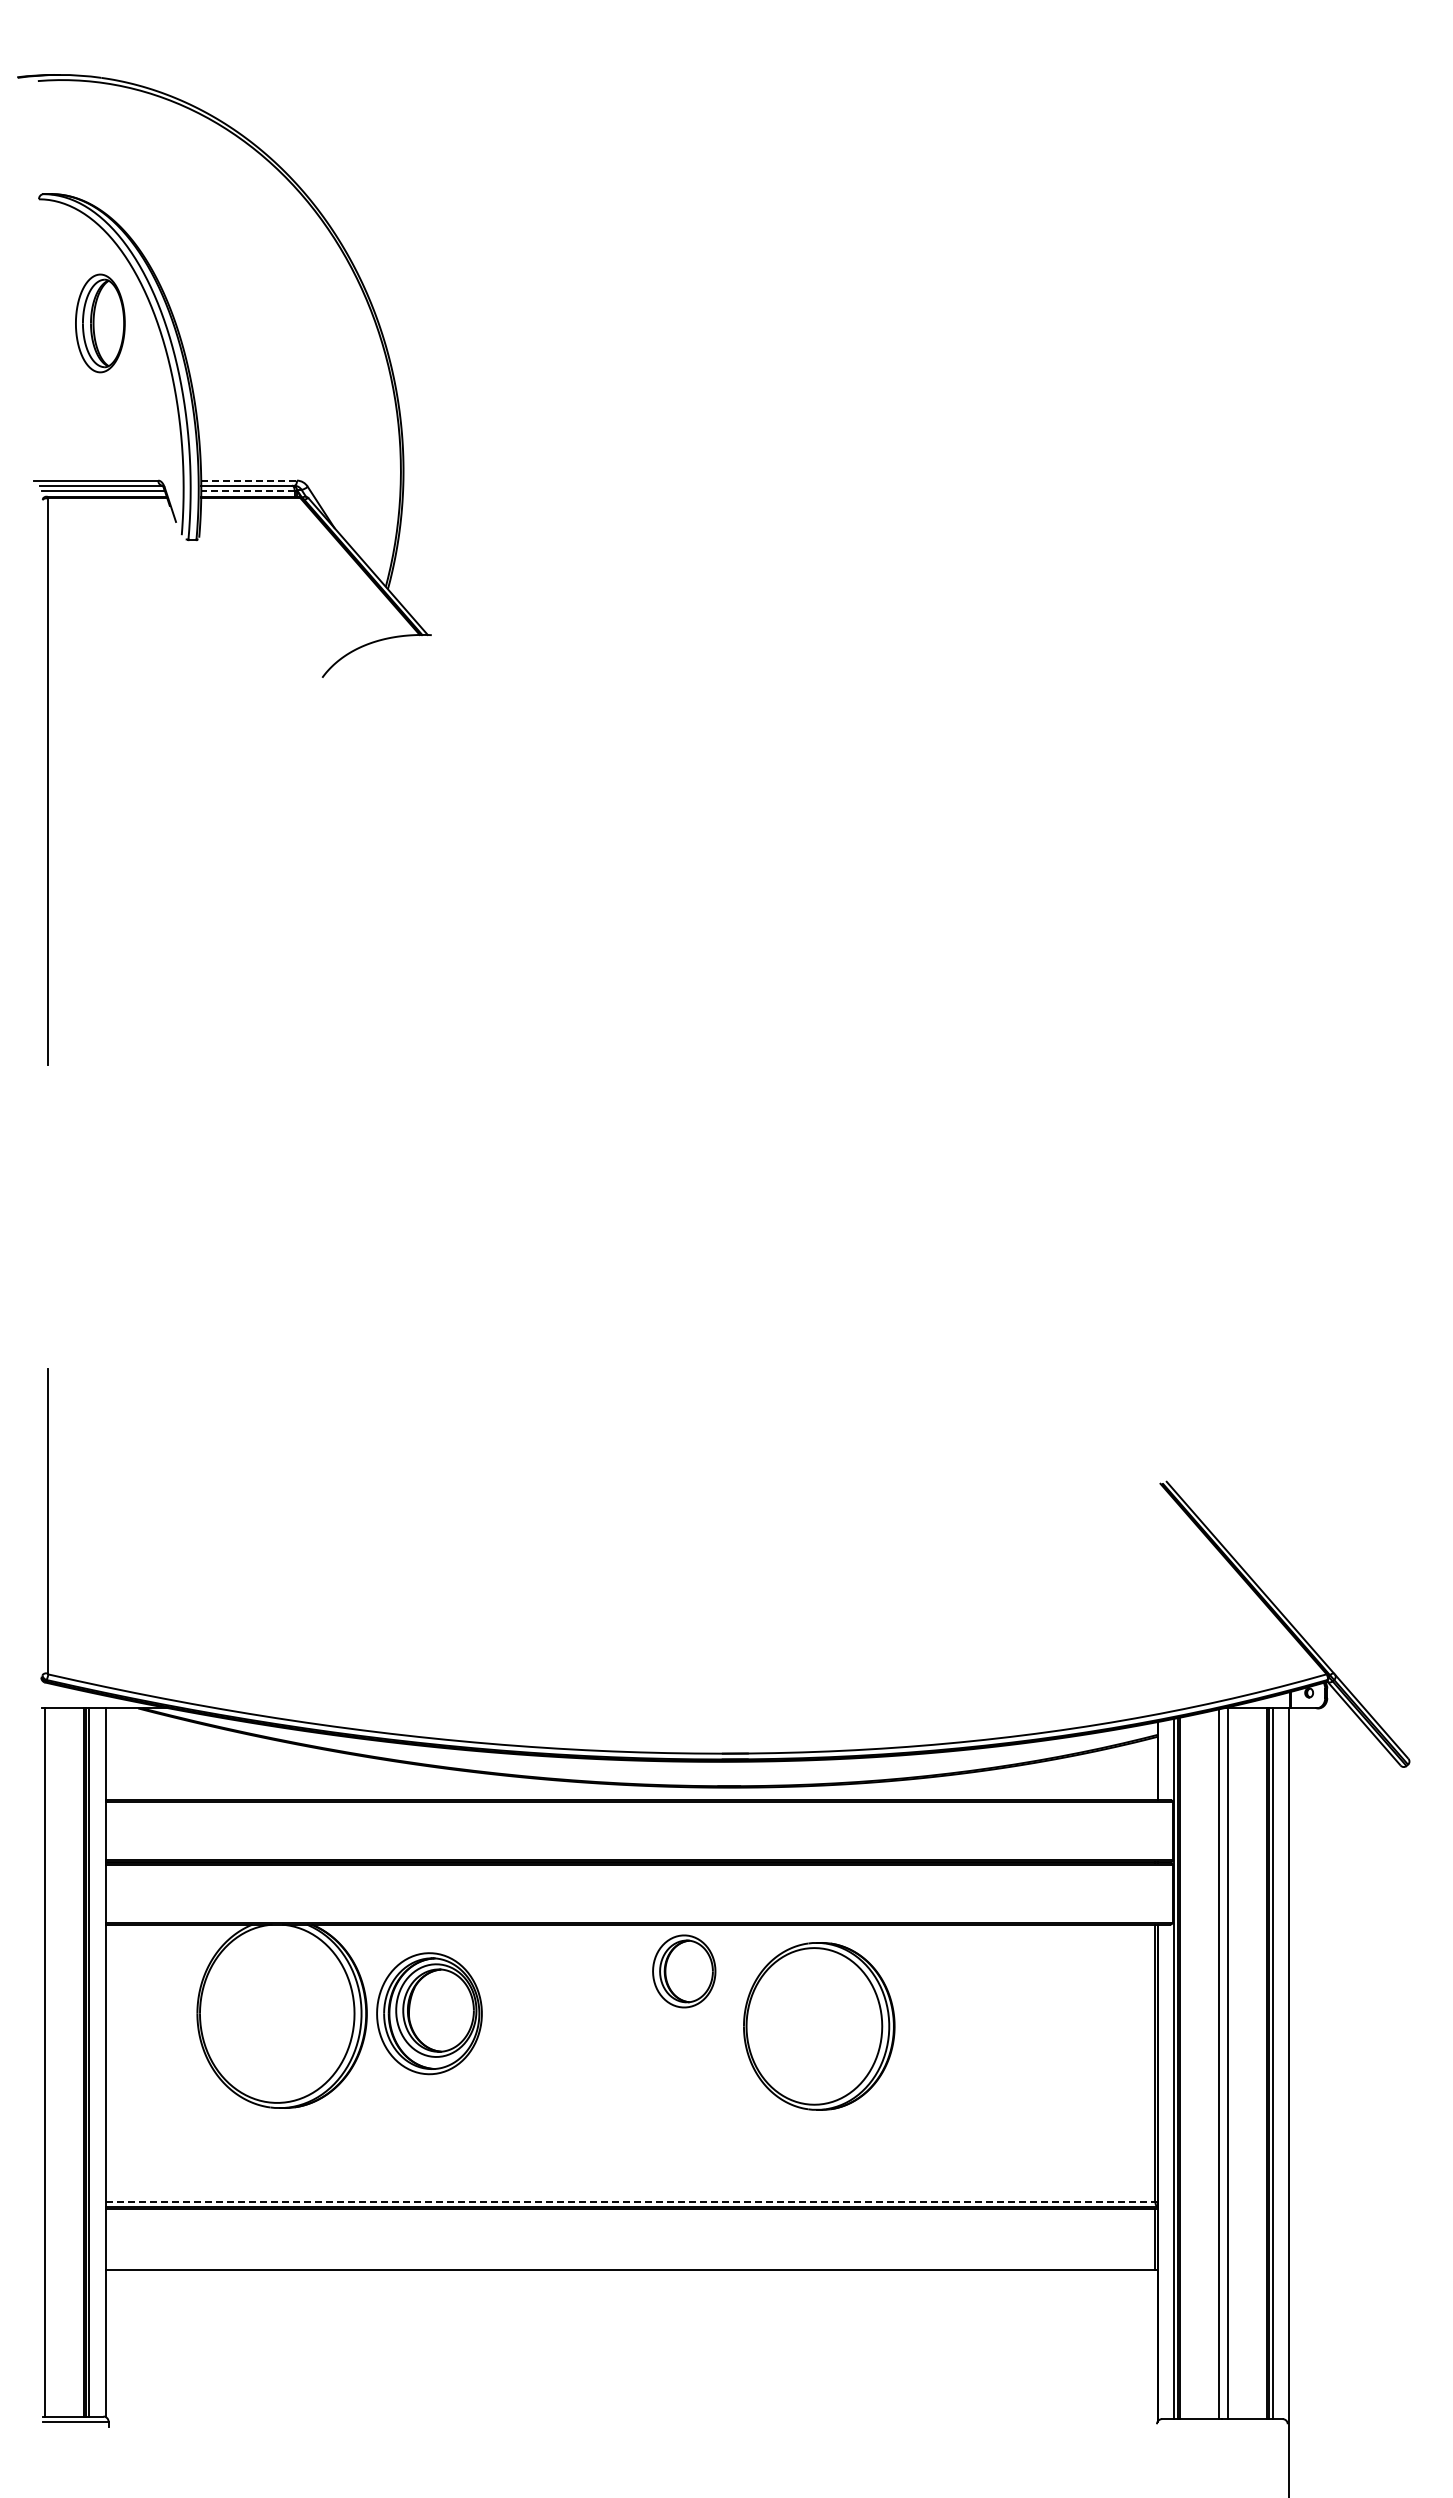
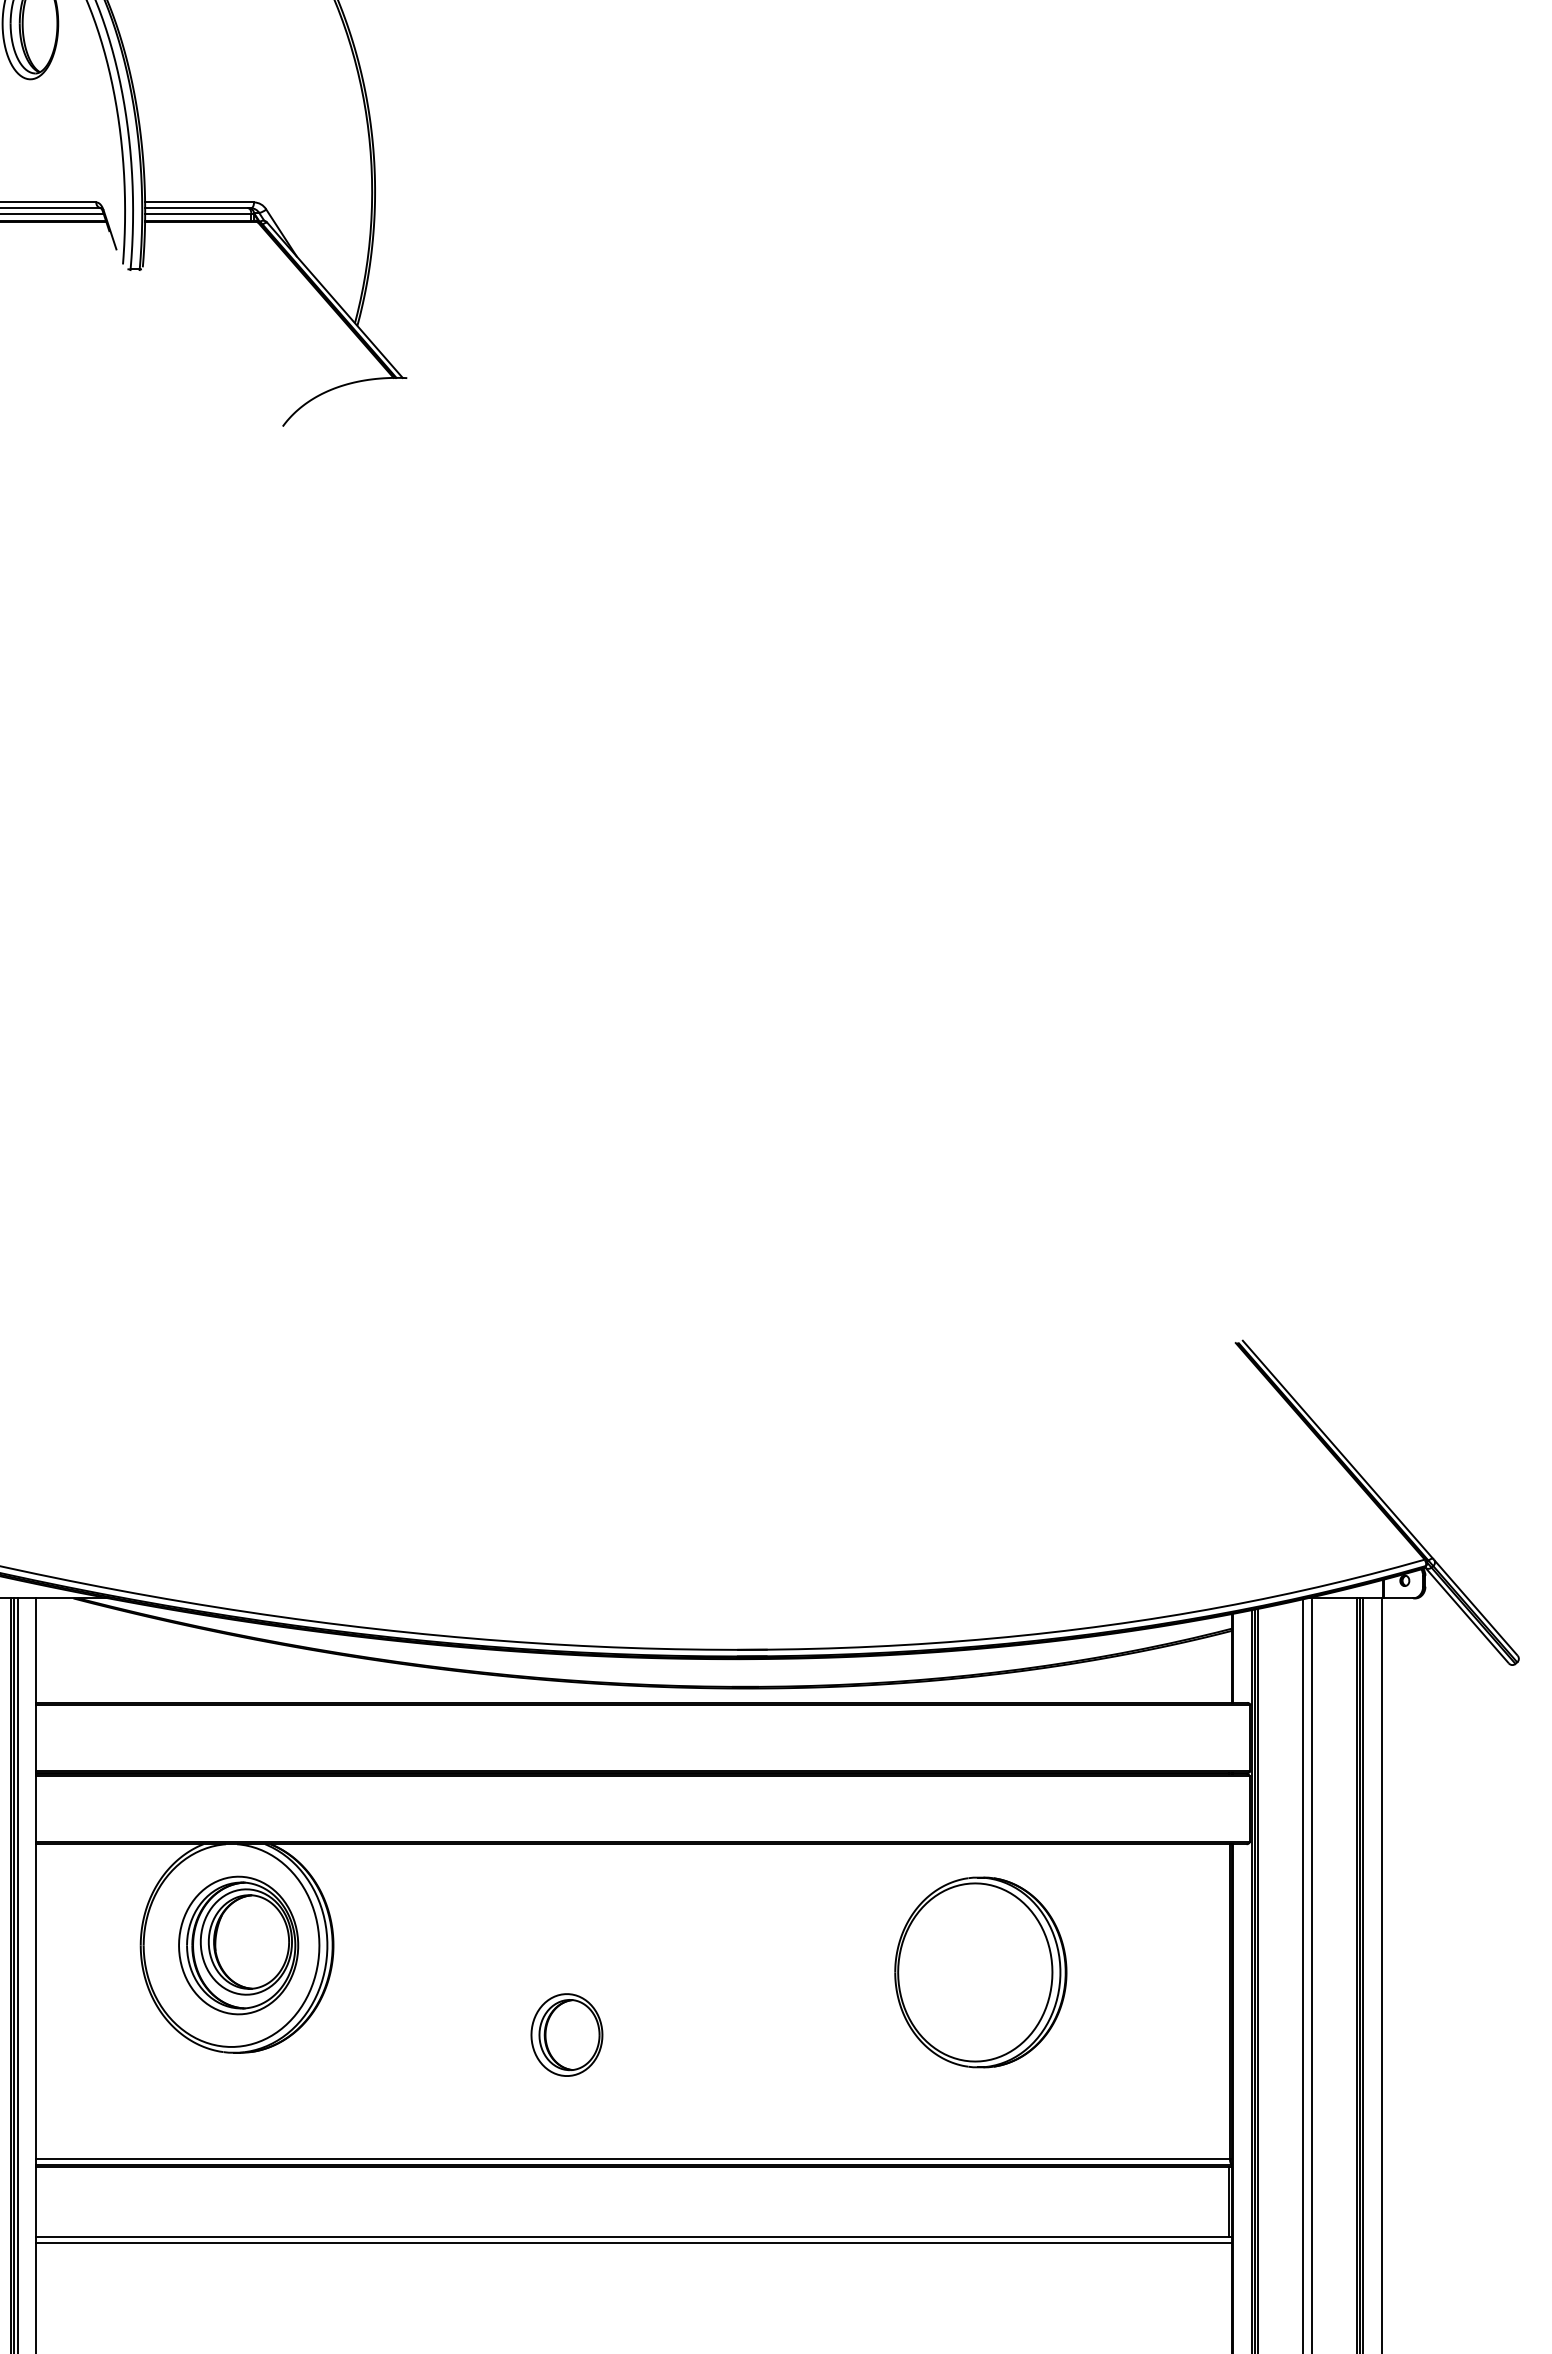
line: (249, 480) -> (199, 202), dashed -> solid
line: (248, 490) -> (198, 213), dashed -> solid
part: (684, 1971) -> (567, 2035), moved
part: (429, 2013) -> (238, 1945), moved
part: (819, 2026) -> (981, 1972), moved
line: (630, 2201) -> (633, 2159), dashed -> solid
line: (631, 2275) -> (634, 2243), added

